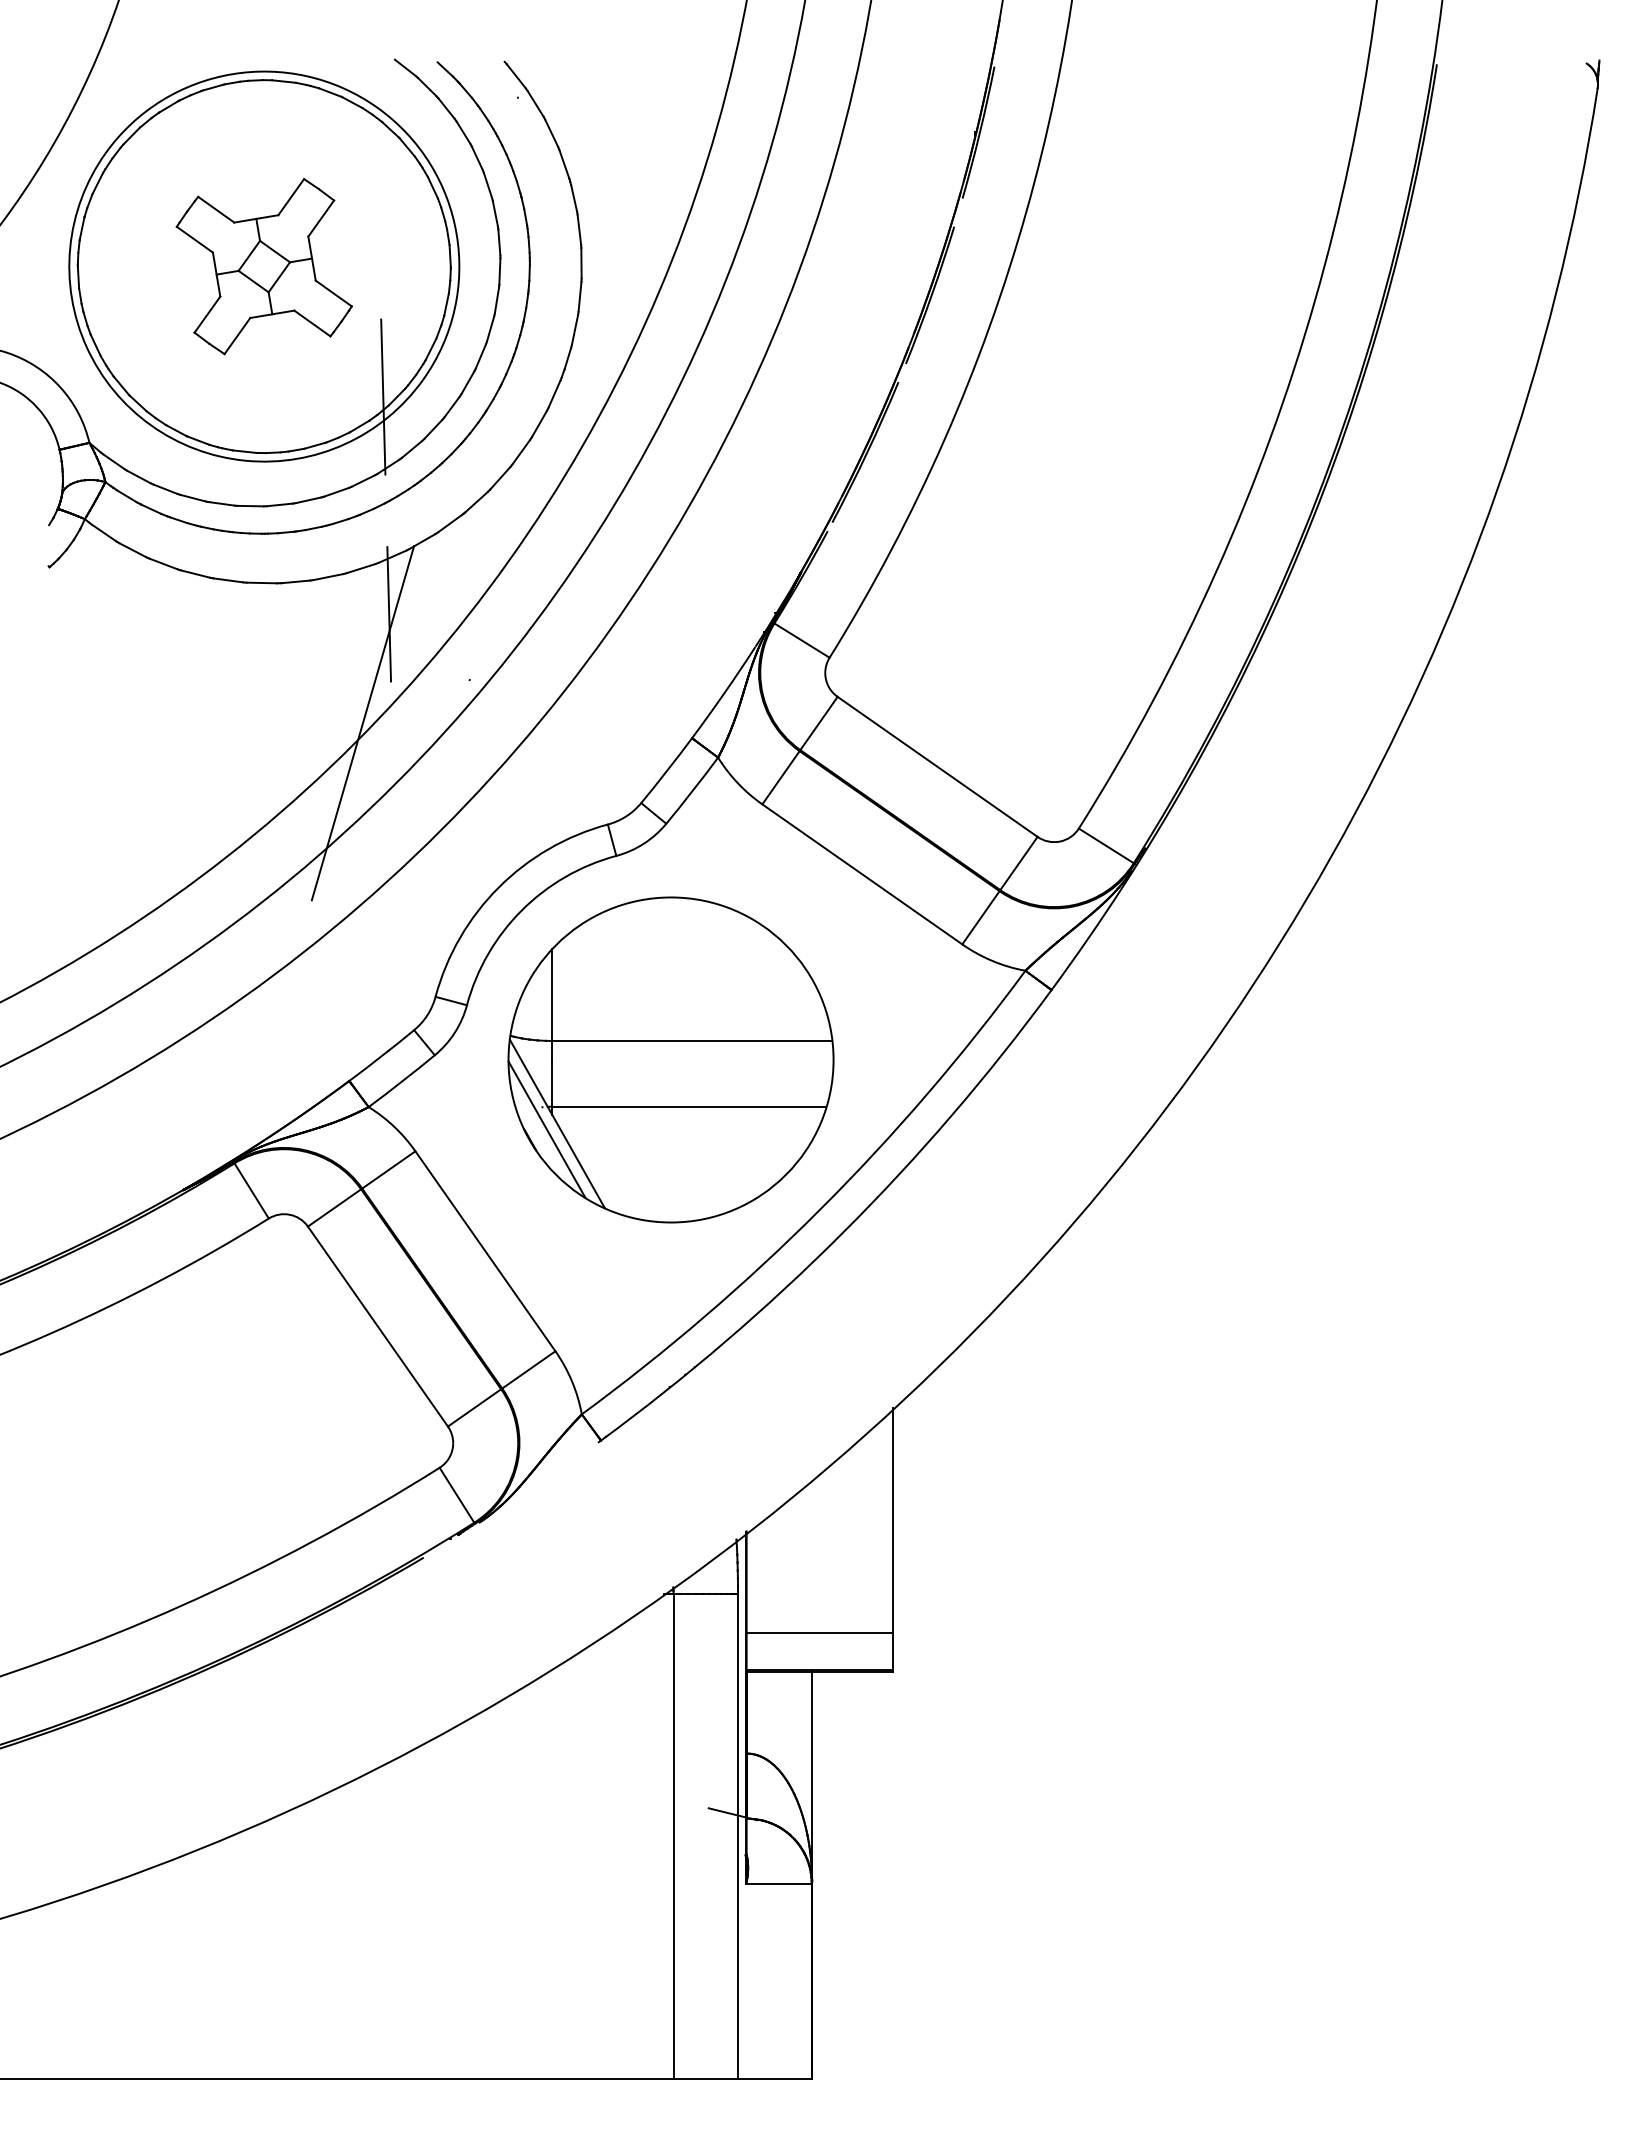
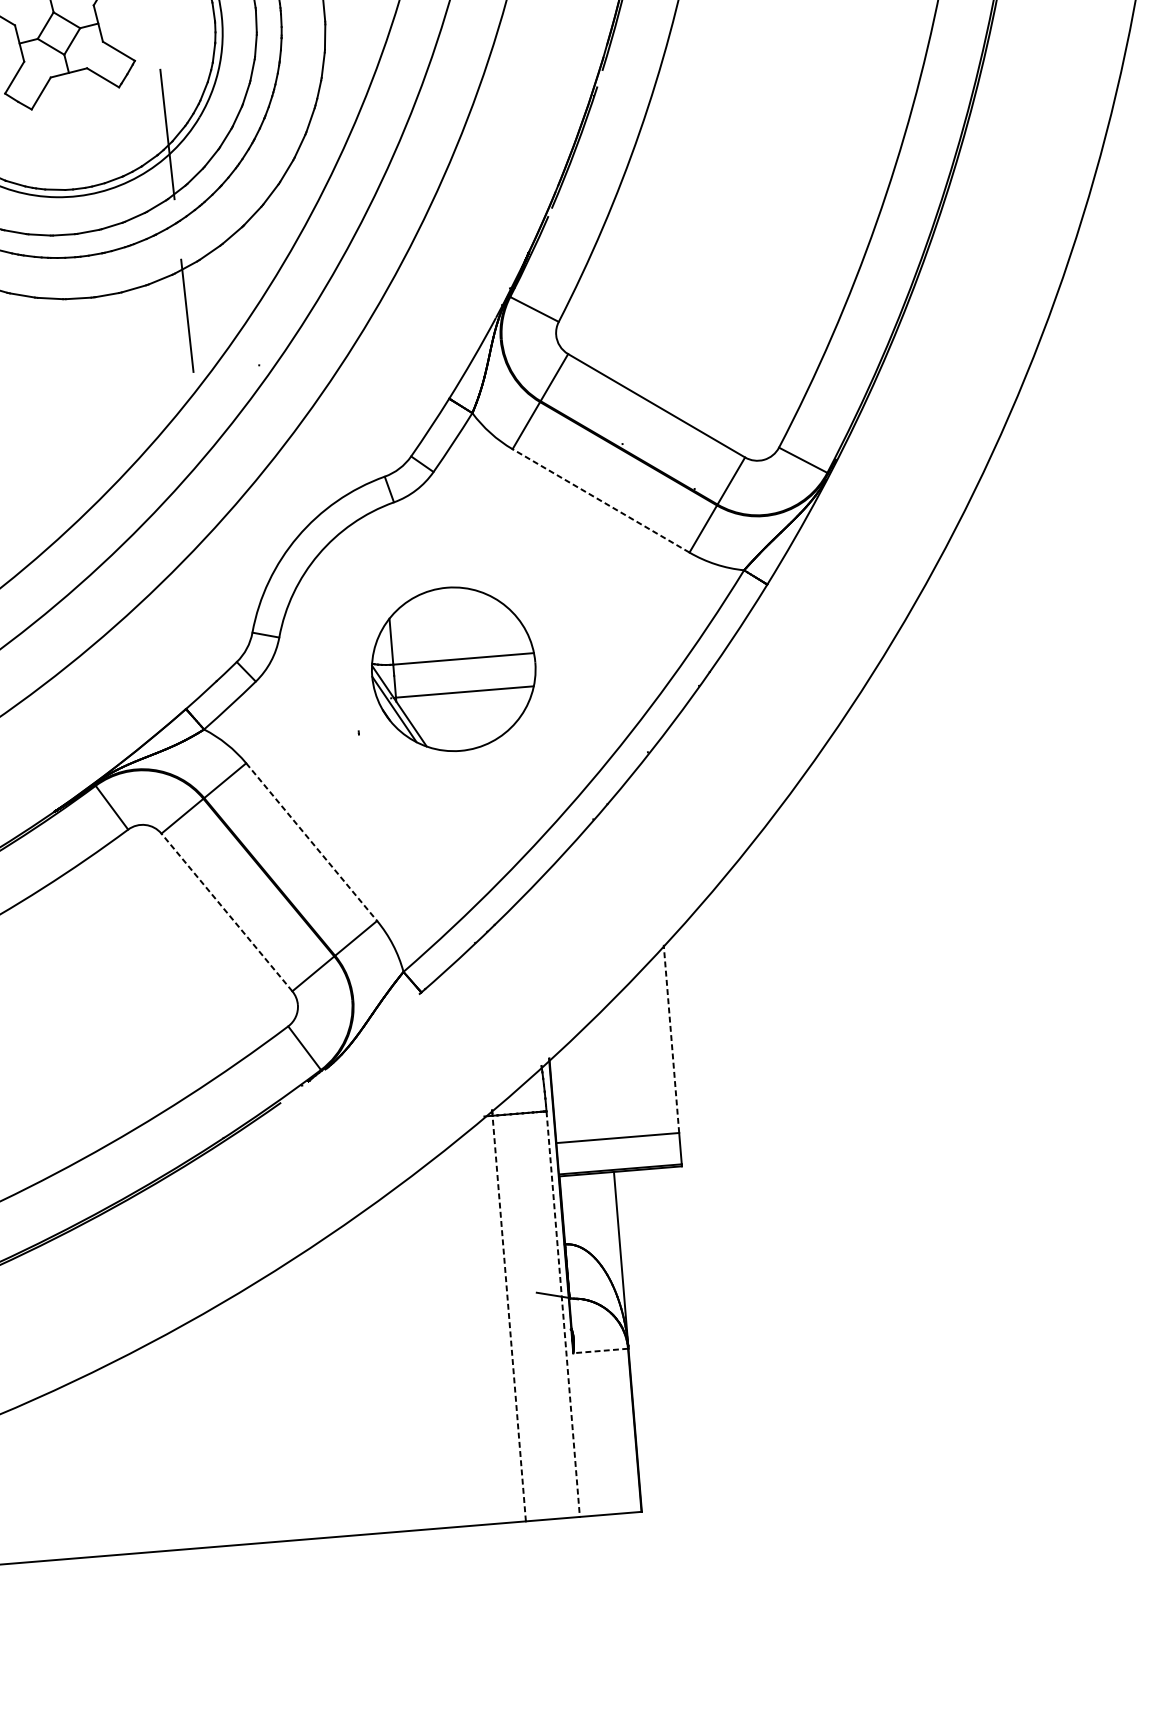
line: (362, 723) -> (172, 409), removed
line: (861, 874) -> (600, 501), solid -> dashed
part: (670, 1059) -> (453, 668), size x0.6
line: (485, 1251) -> (311, 842), solid -> dashed
line: (377, 1326) -> (226, 912), solid -> dashed
line: (893, 1519) -> (671, 1038), solid -> dashed
line: (673, 1835) -> (509, 1317), solid -> dashed
line: (738, 1836) -> (563, 1314), solid -> dashed
line: (778, 1883) -> (600, 1350), solid -> dashed

